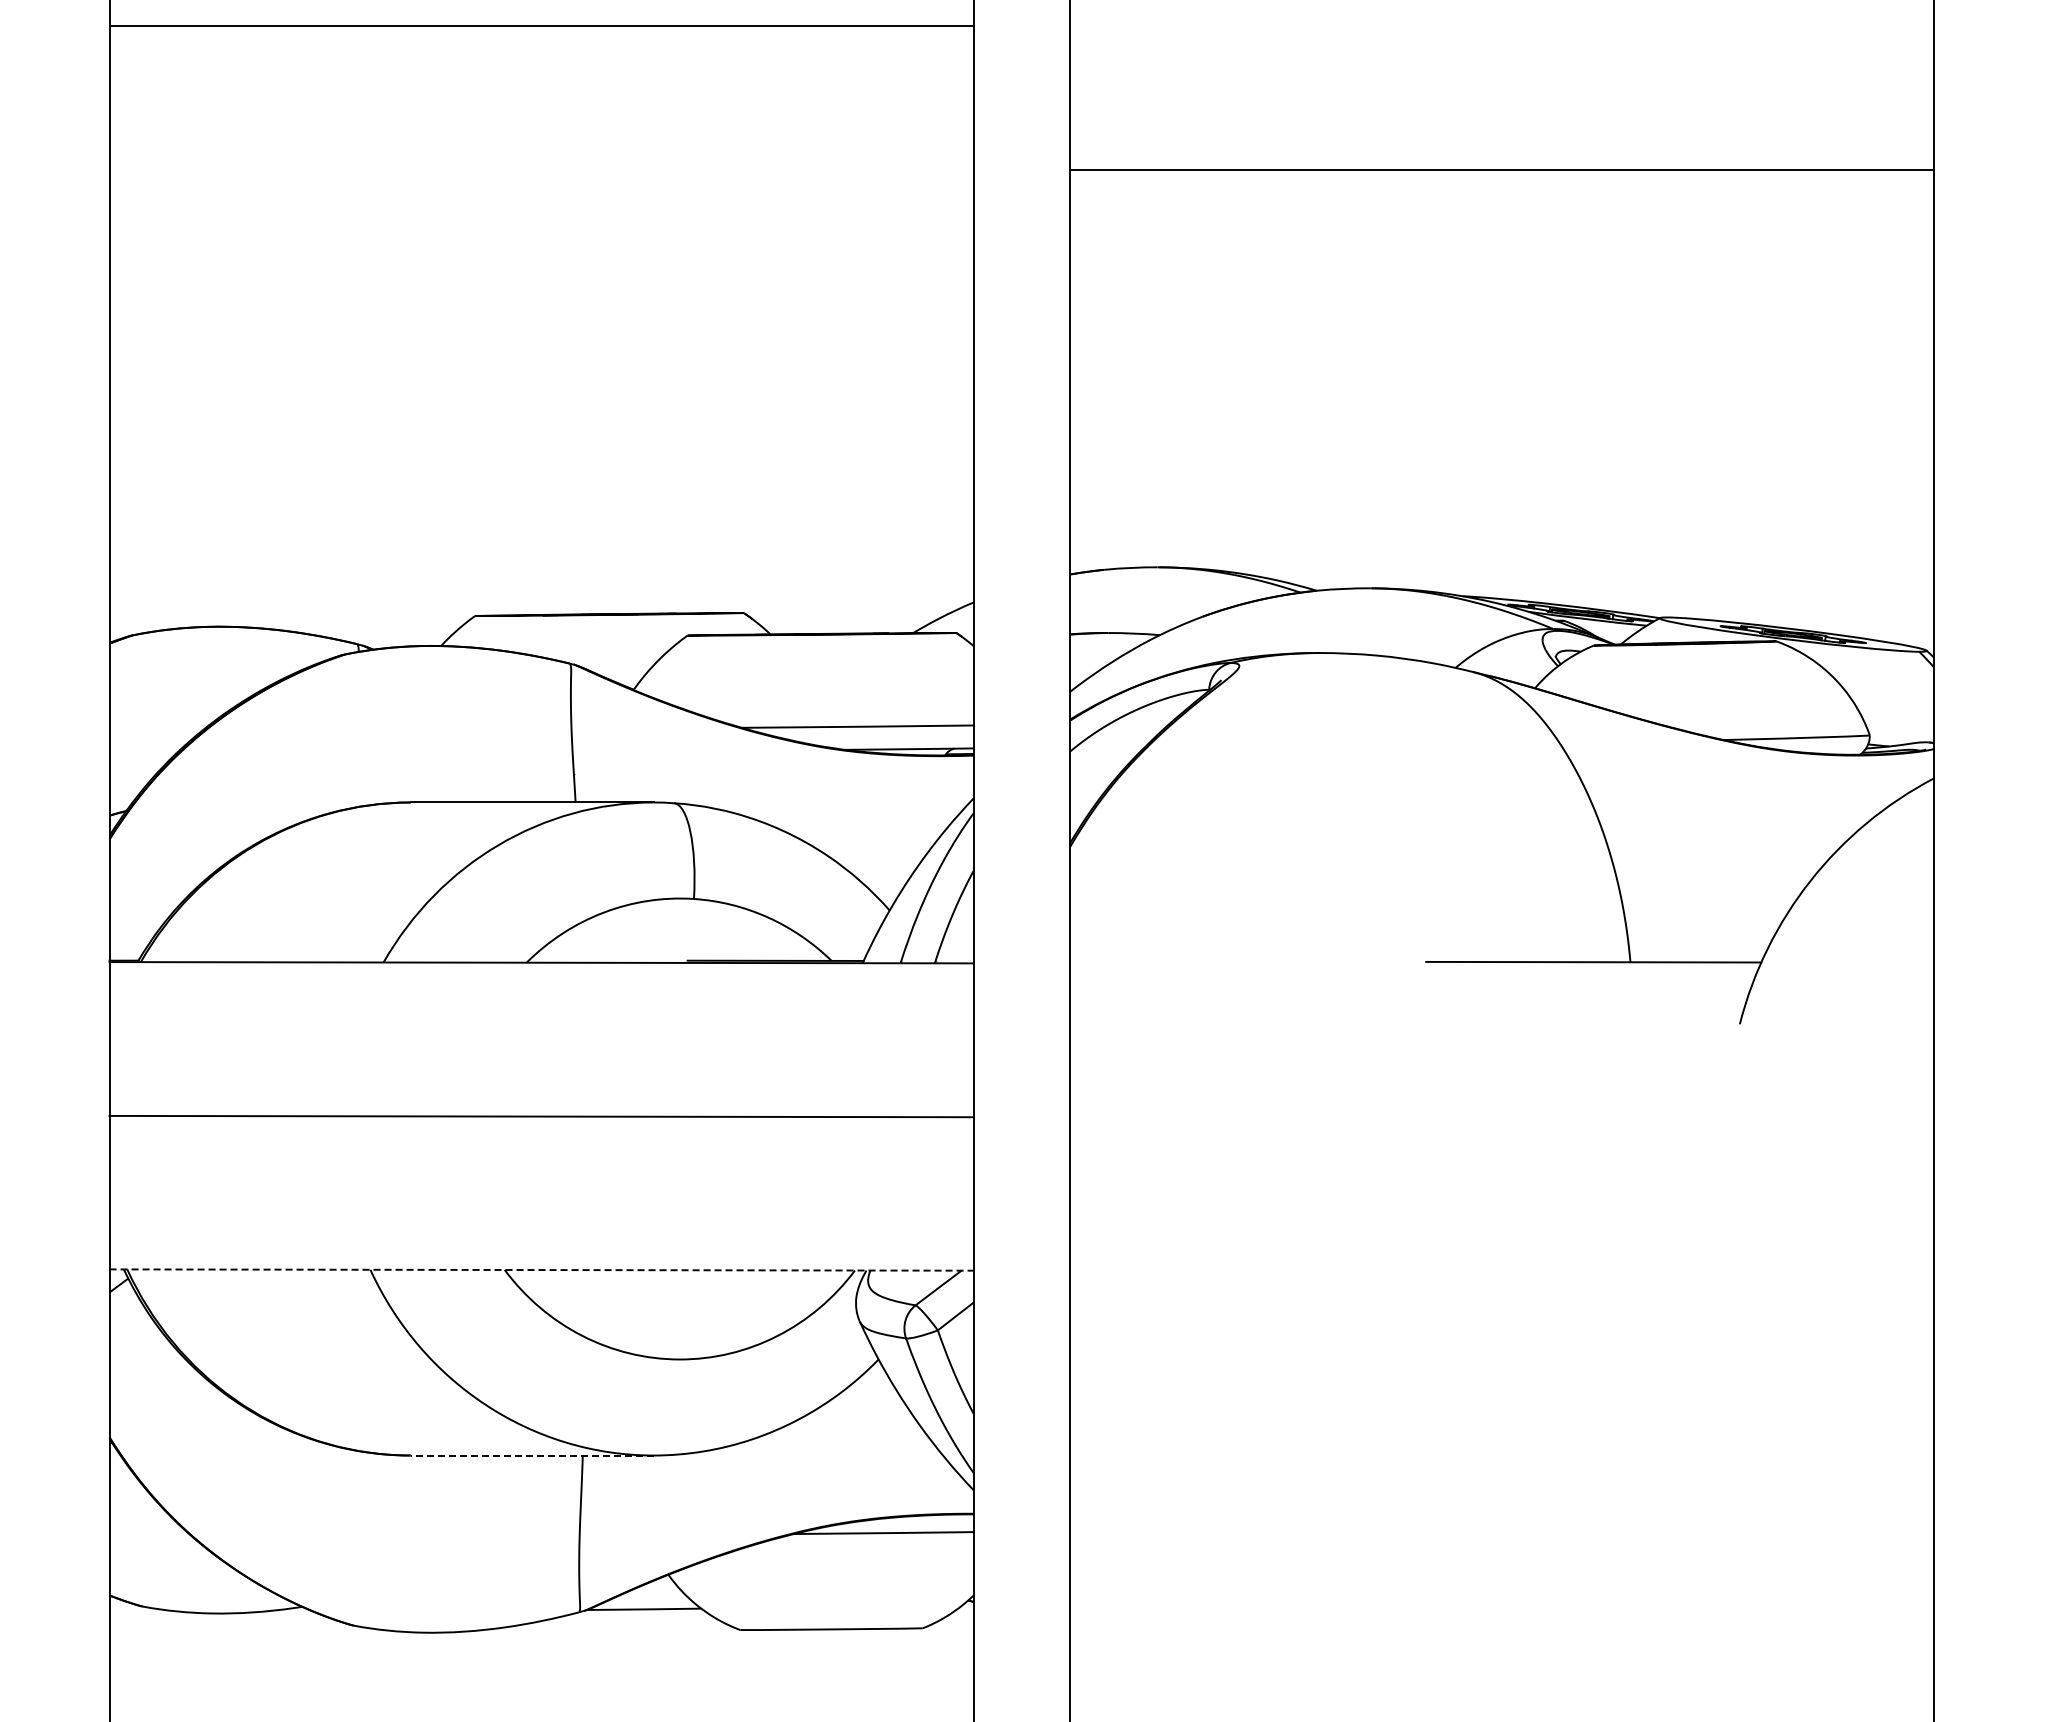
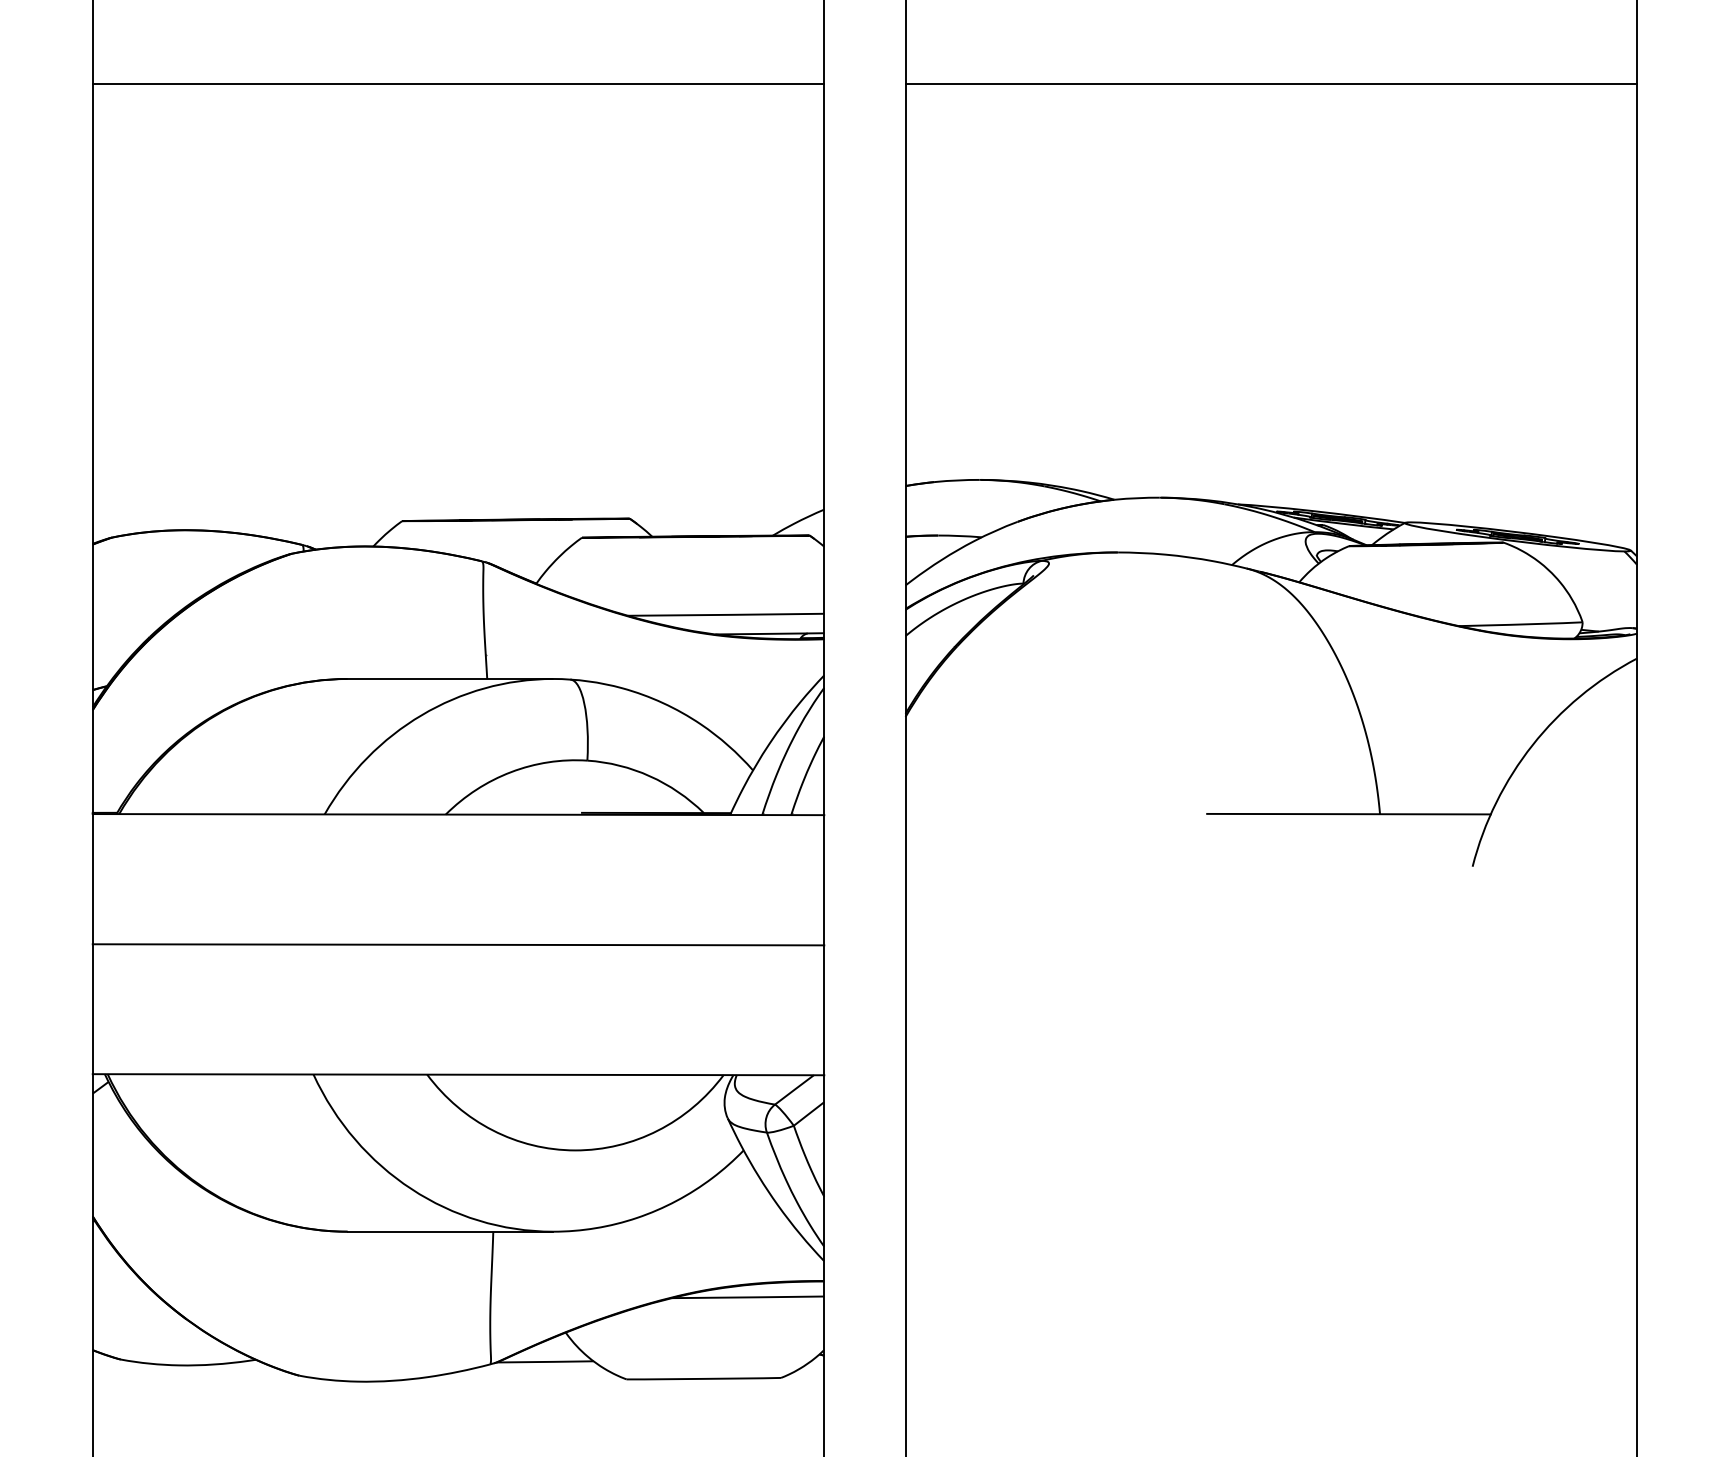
line: (541, 26) -> (458, 83), moved
line: (1501, 170) -> (1270, 83), moved
line: (542, 1270) -> (459, 1075), dashed -> solid
line: (531, 1455) -> (449, 1231), dashed -> solid

